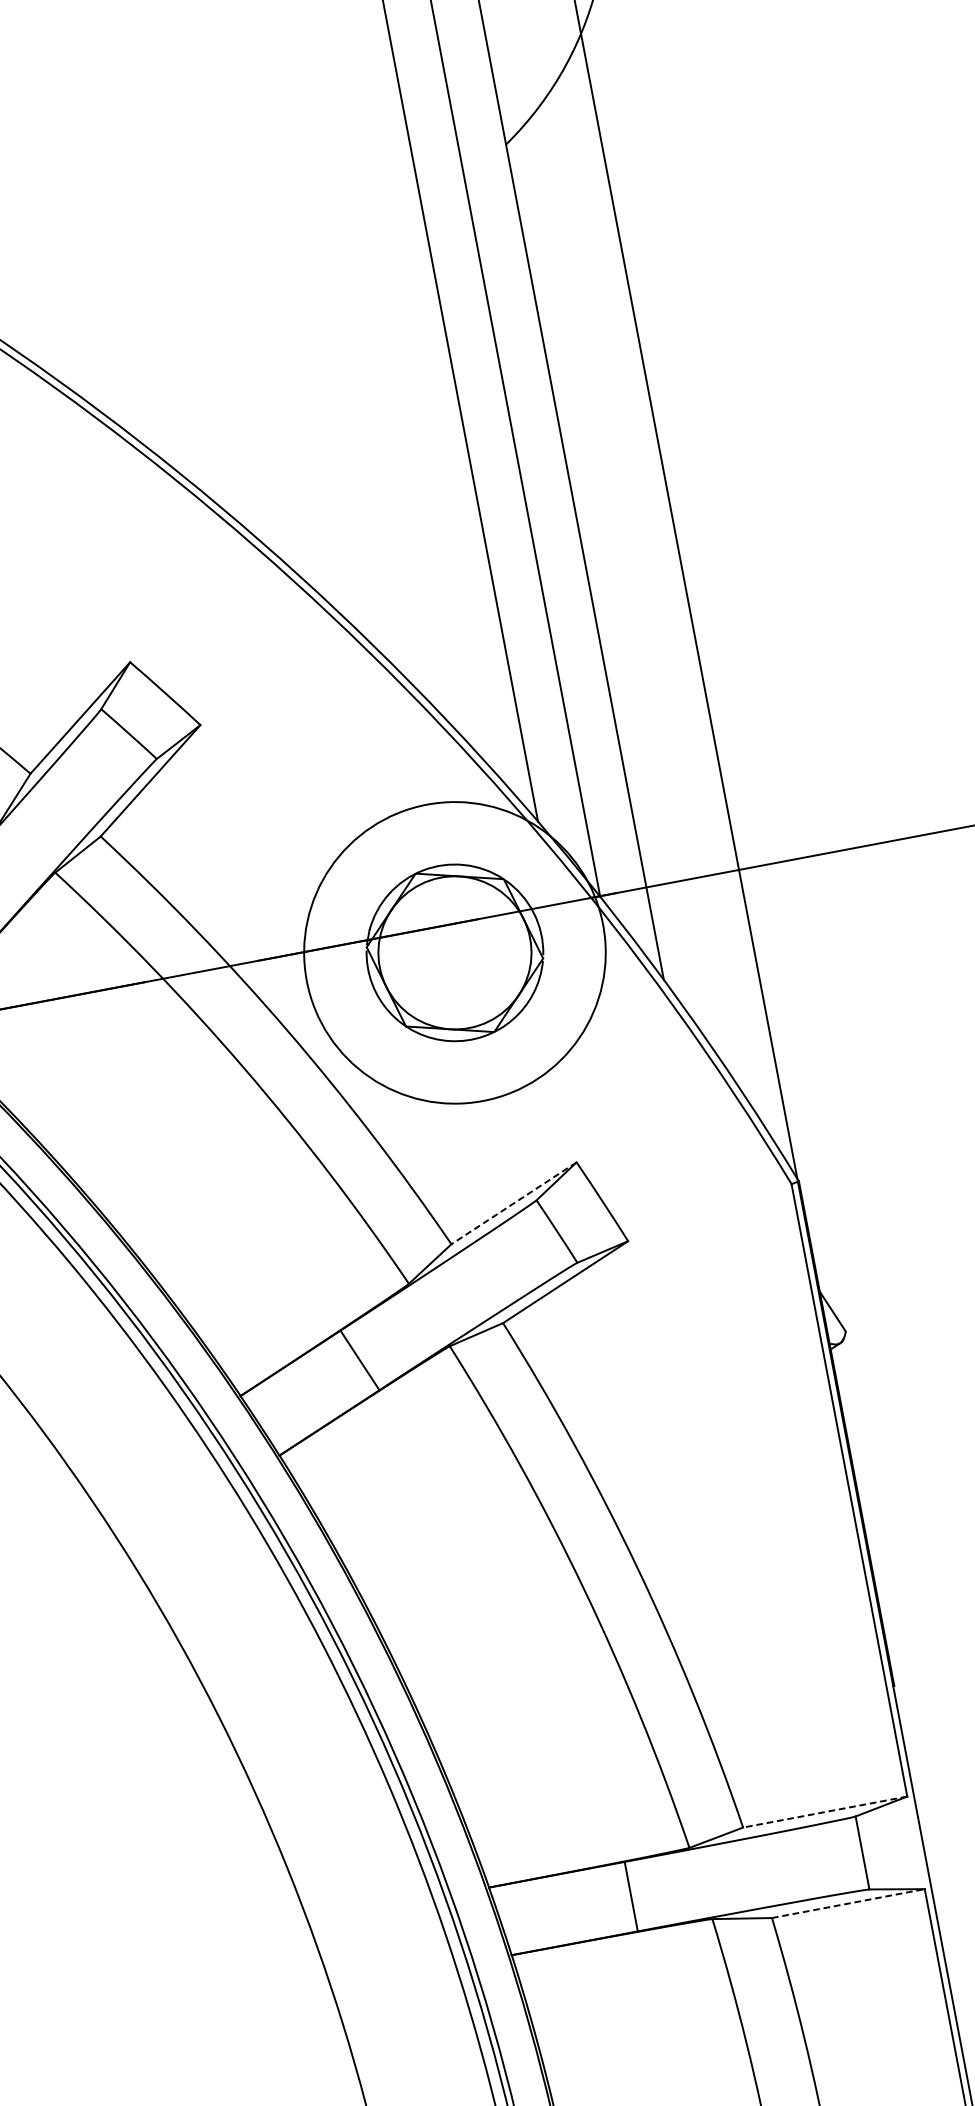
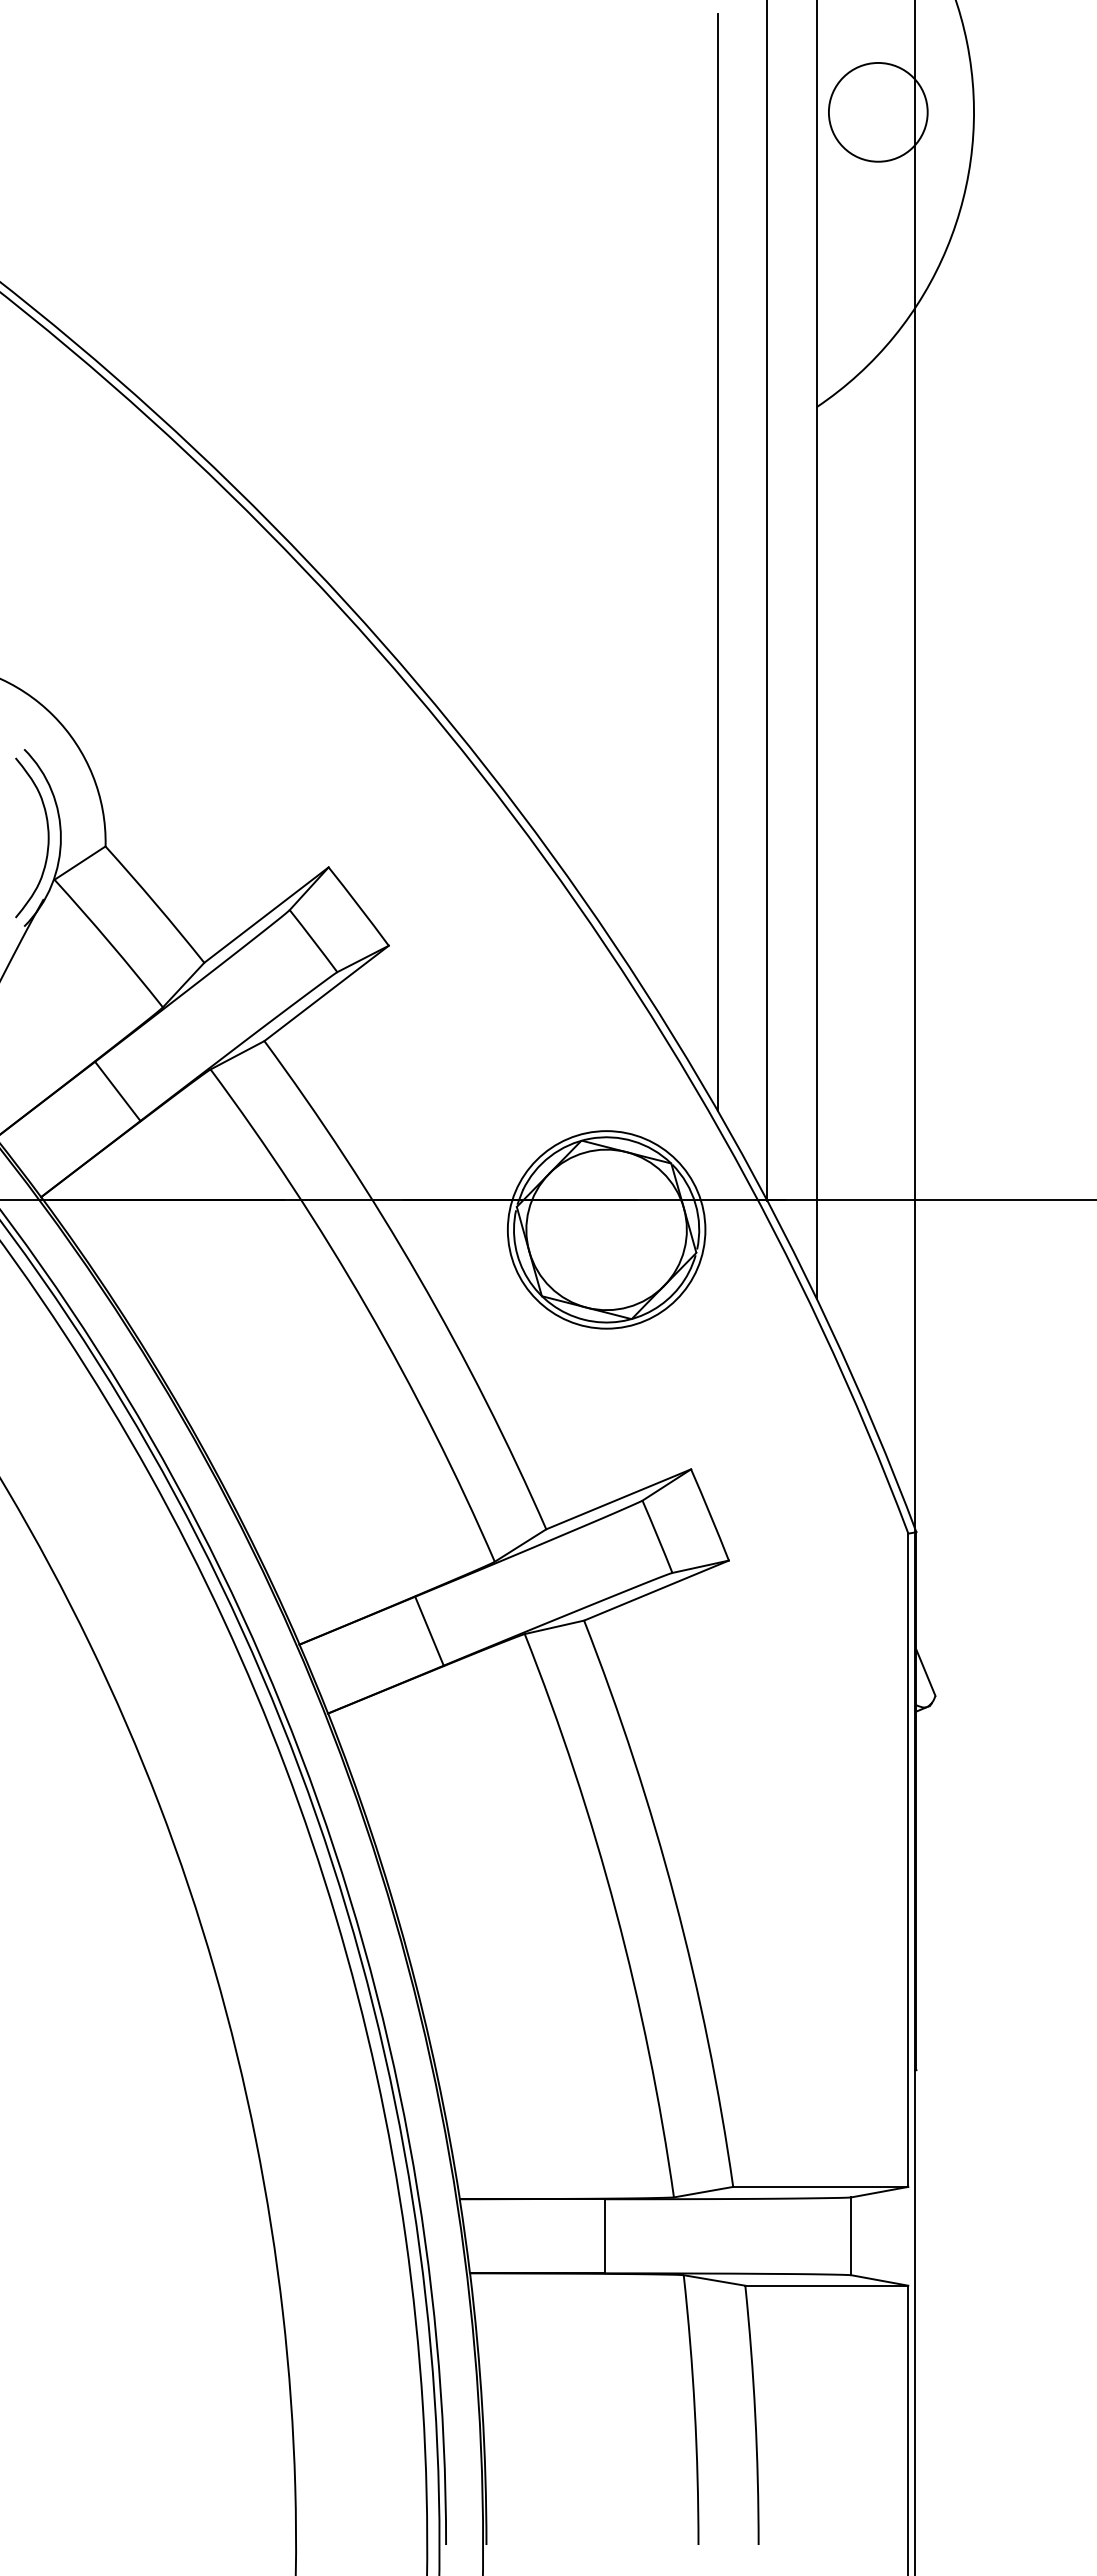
circle: (454, 952) -> (606, 1229), size x0.62
line: (513, 1203) -> (618, 1499), dashed -> solid
line: (824, 1811) -> (820, 2186), dashed -> solid
line: (848, 1903) -> (826, 2285), dashed -> solid

